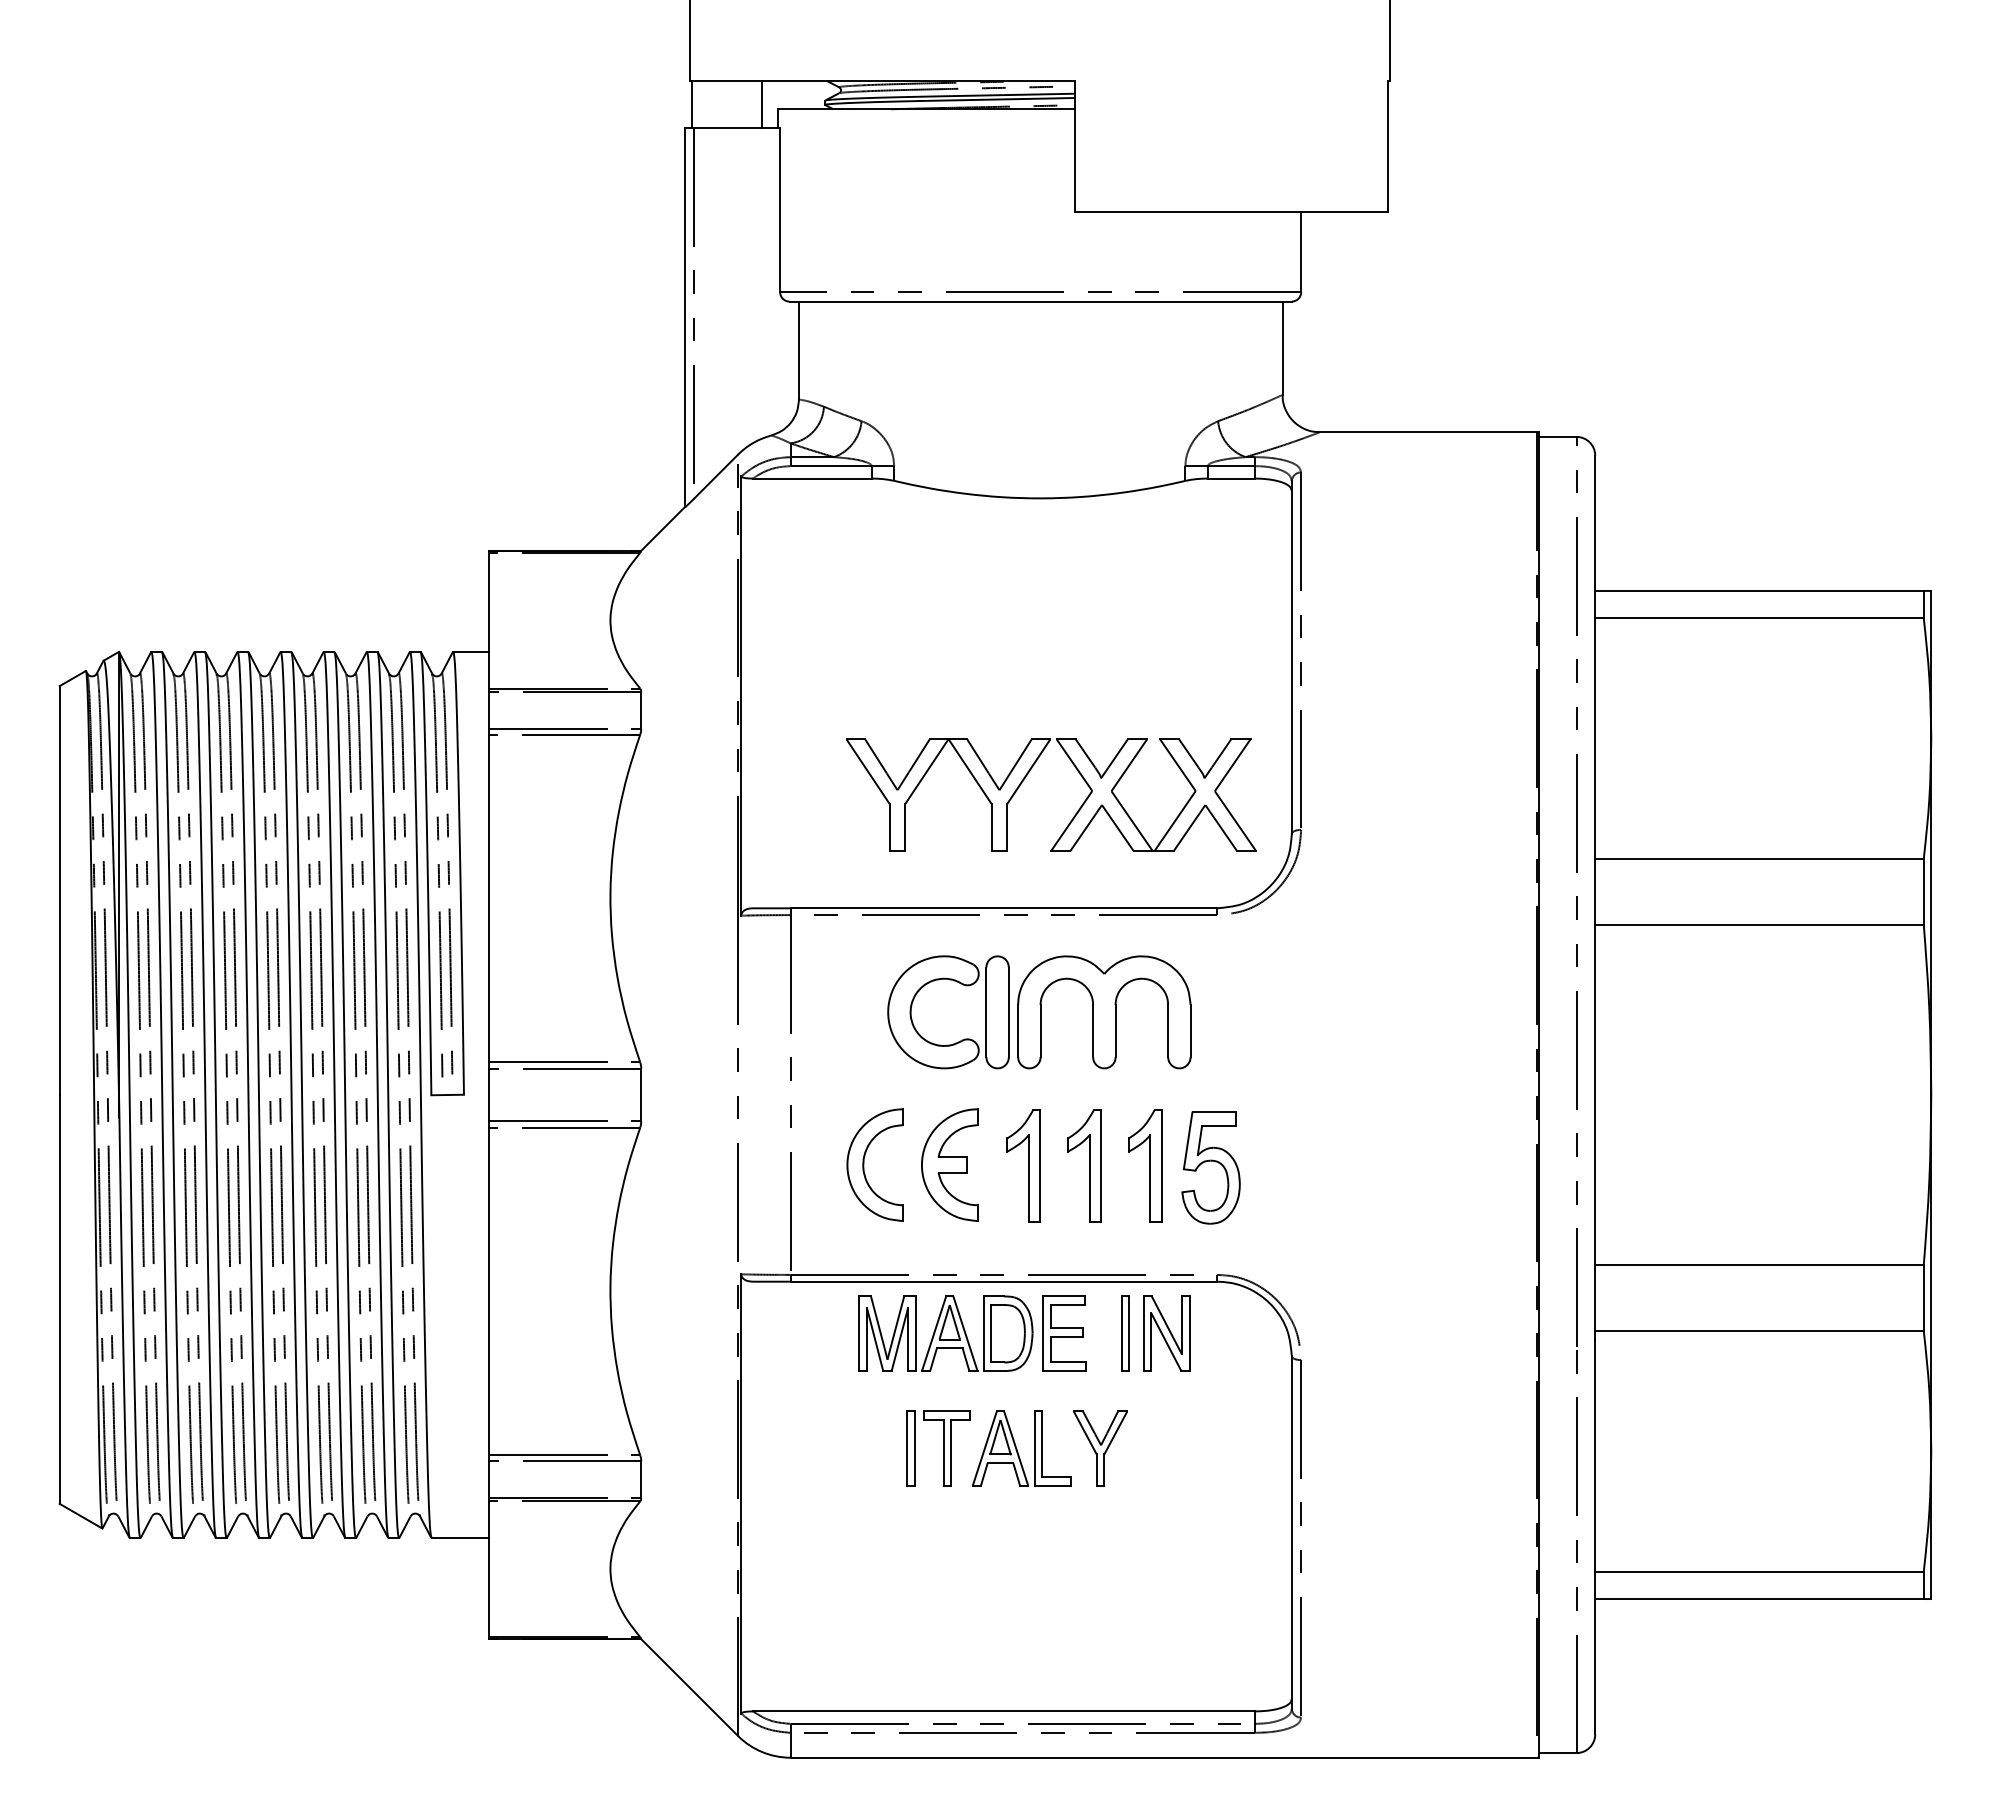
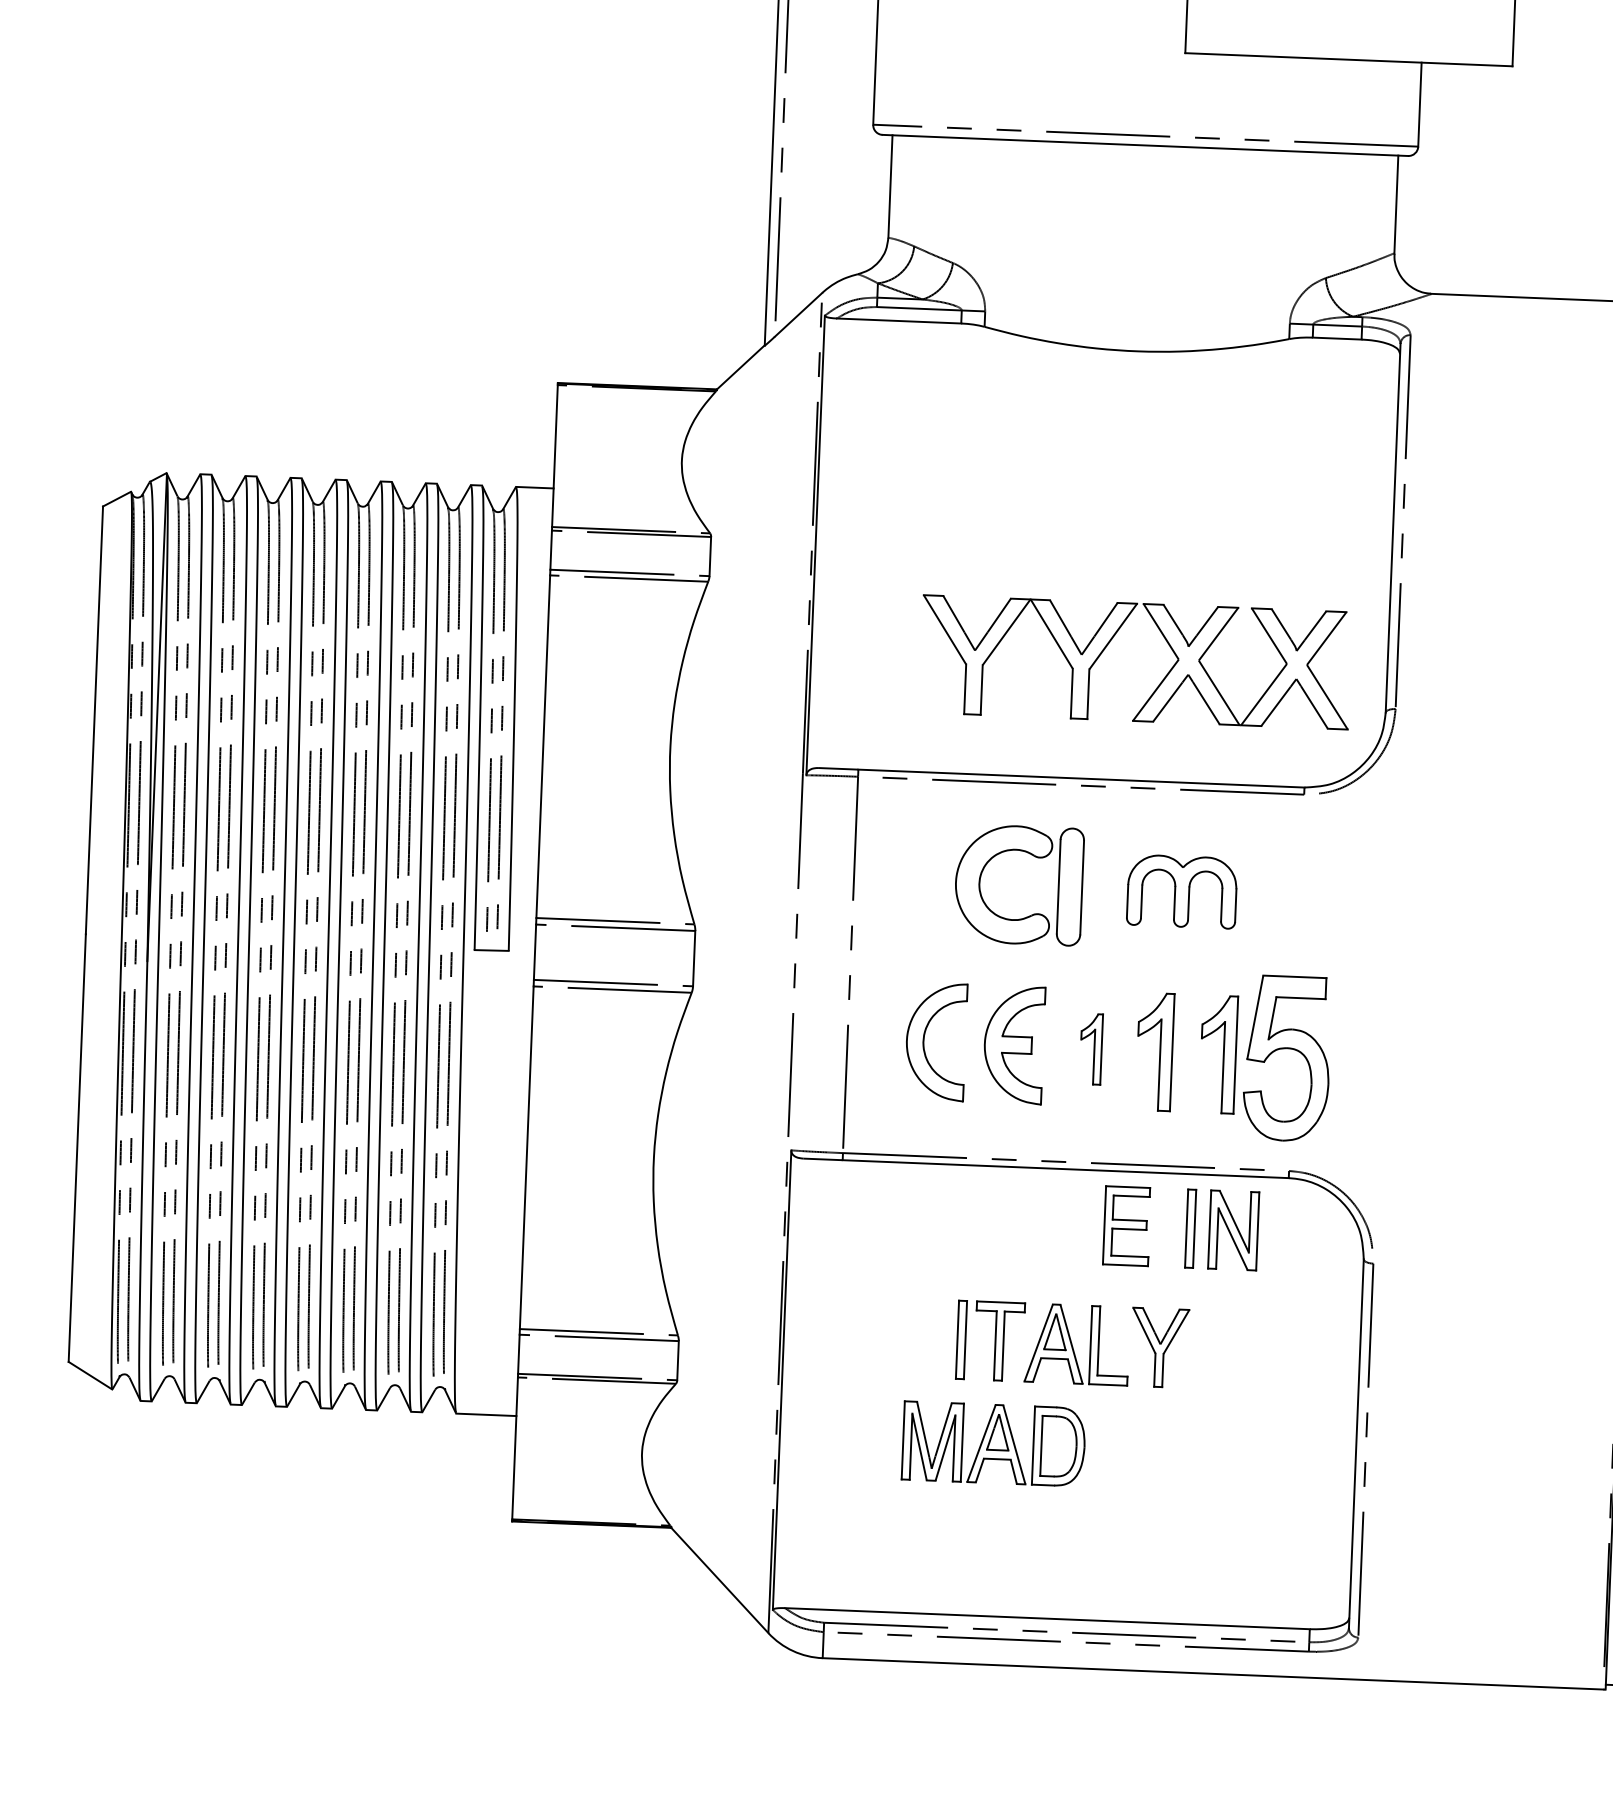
part: (1104, 1012) -> (1182, 891), size x0.6
part: (1023, 1165) -> (1091, 1048), size x0.6
part: (1210, 1167) -> (1286, 1058), size x1.4
part: (945, 1333) -> (993, 1443), moved

